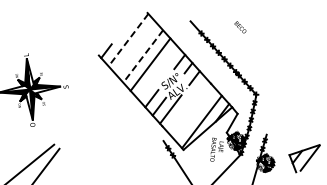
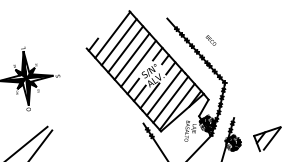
text: (240, 27) -> (211, 40), moved
line: (128, 40) -> (112, 35), dashed -> solid
line: (135, 48) -> (118, 42), added
line: (143, 56) -> (125, 49), dashed -> solid
line: (157, 72) -> (138, 63), added
line: (187, 105) -> (164, 92), added
line: (194, 113) -> (170, 99), added

